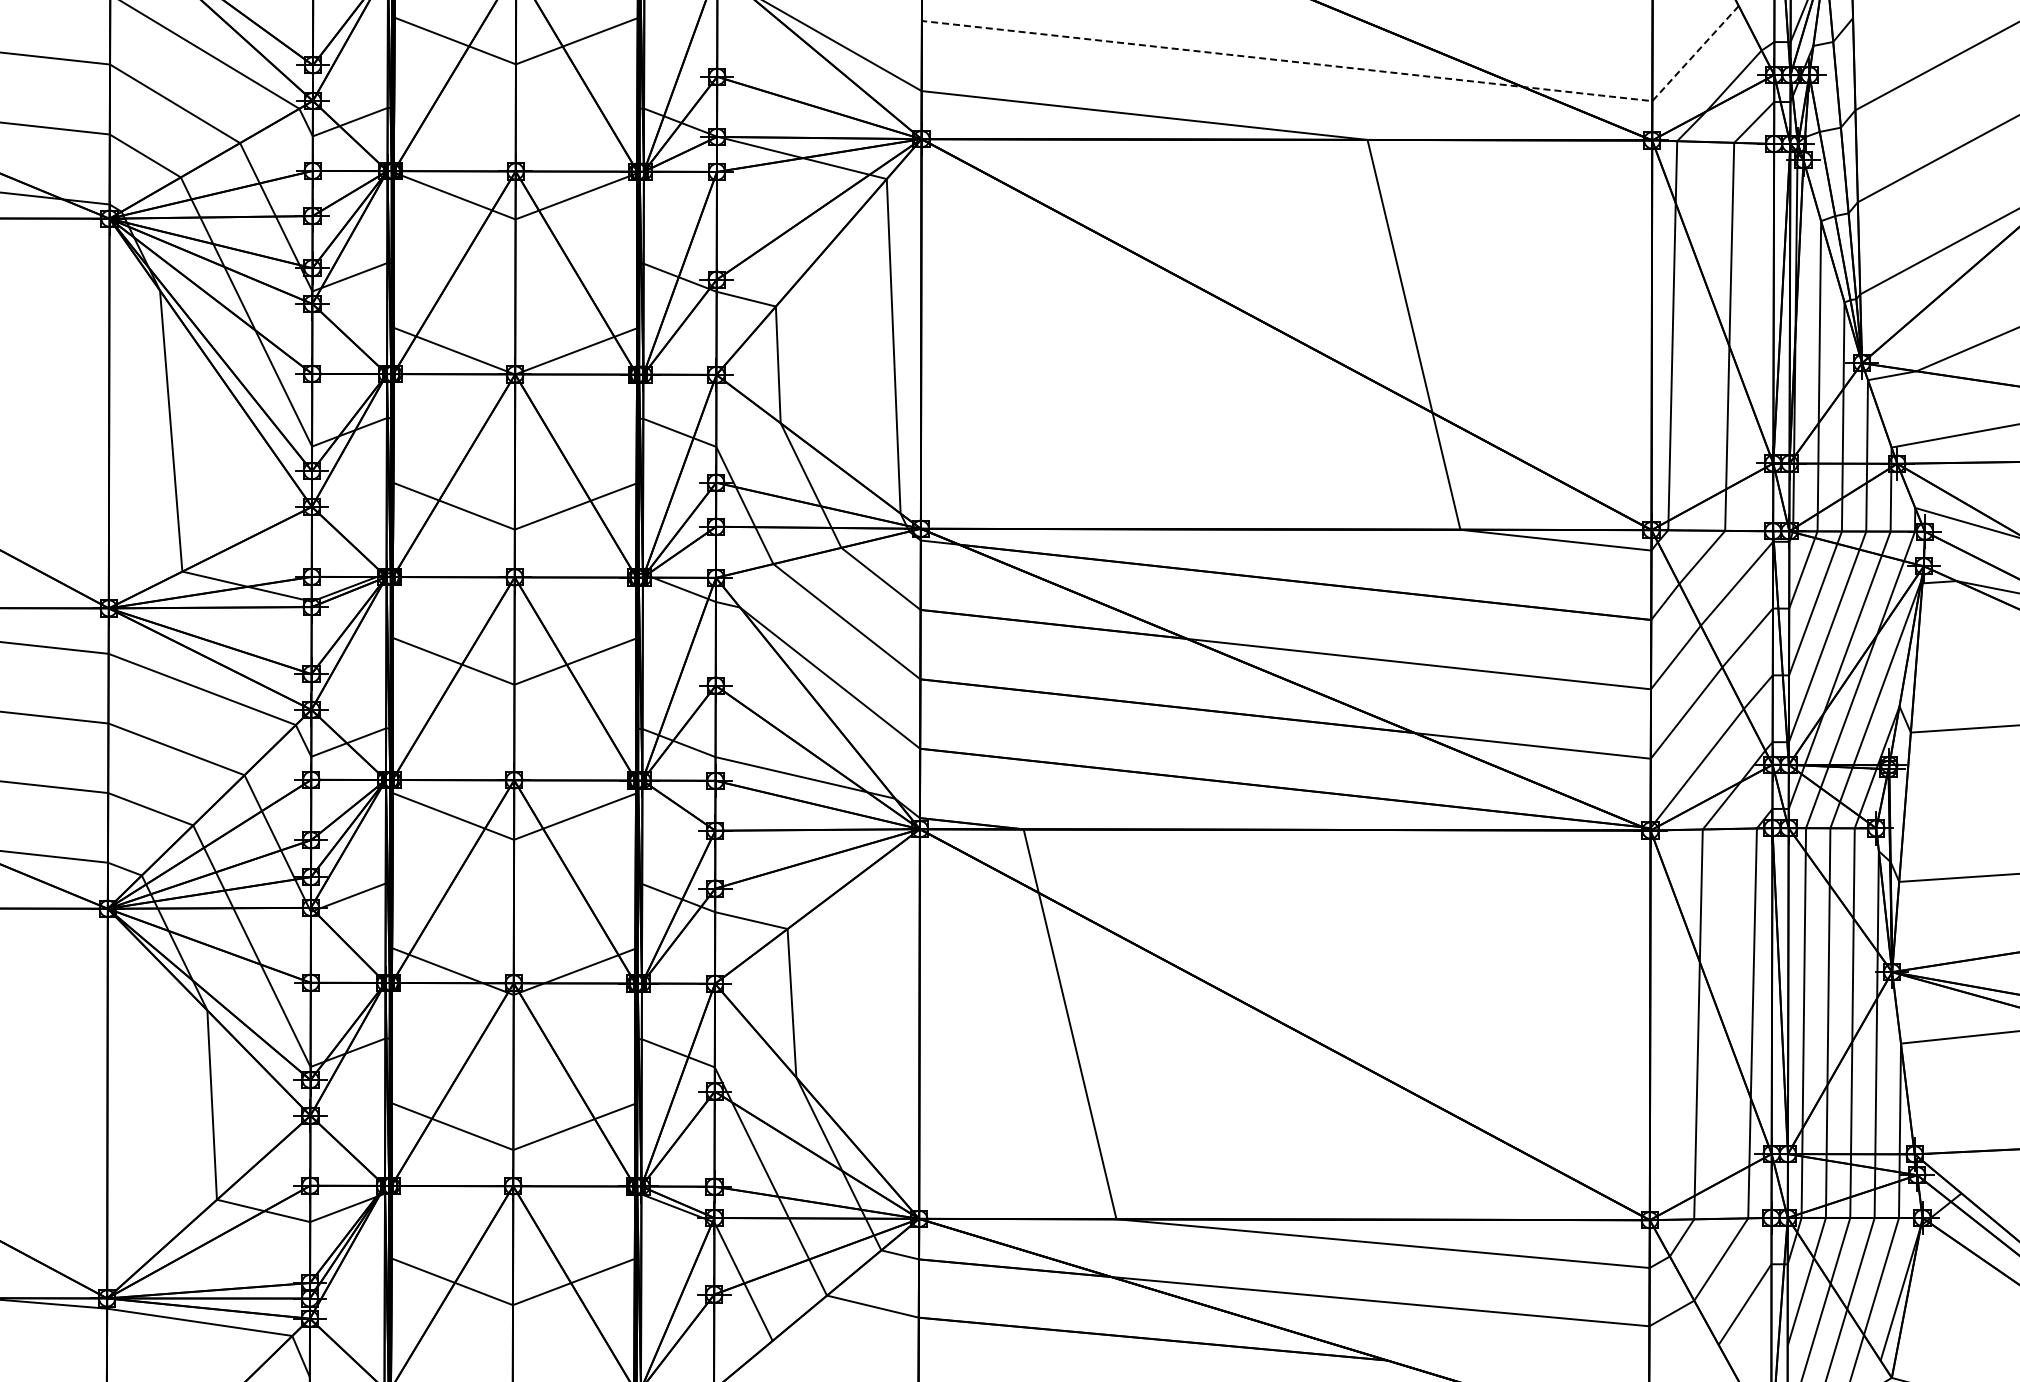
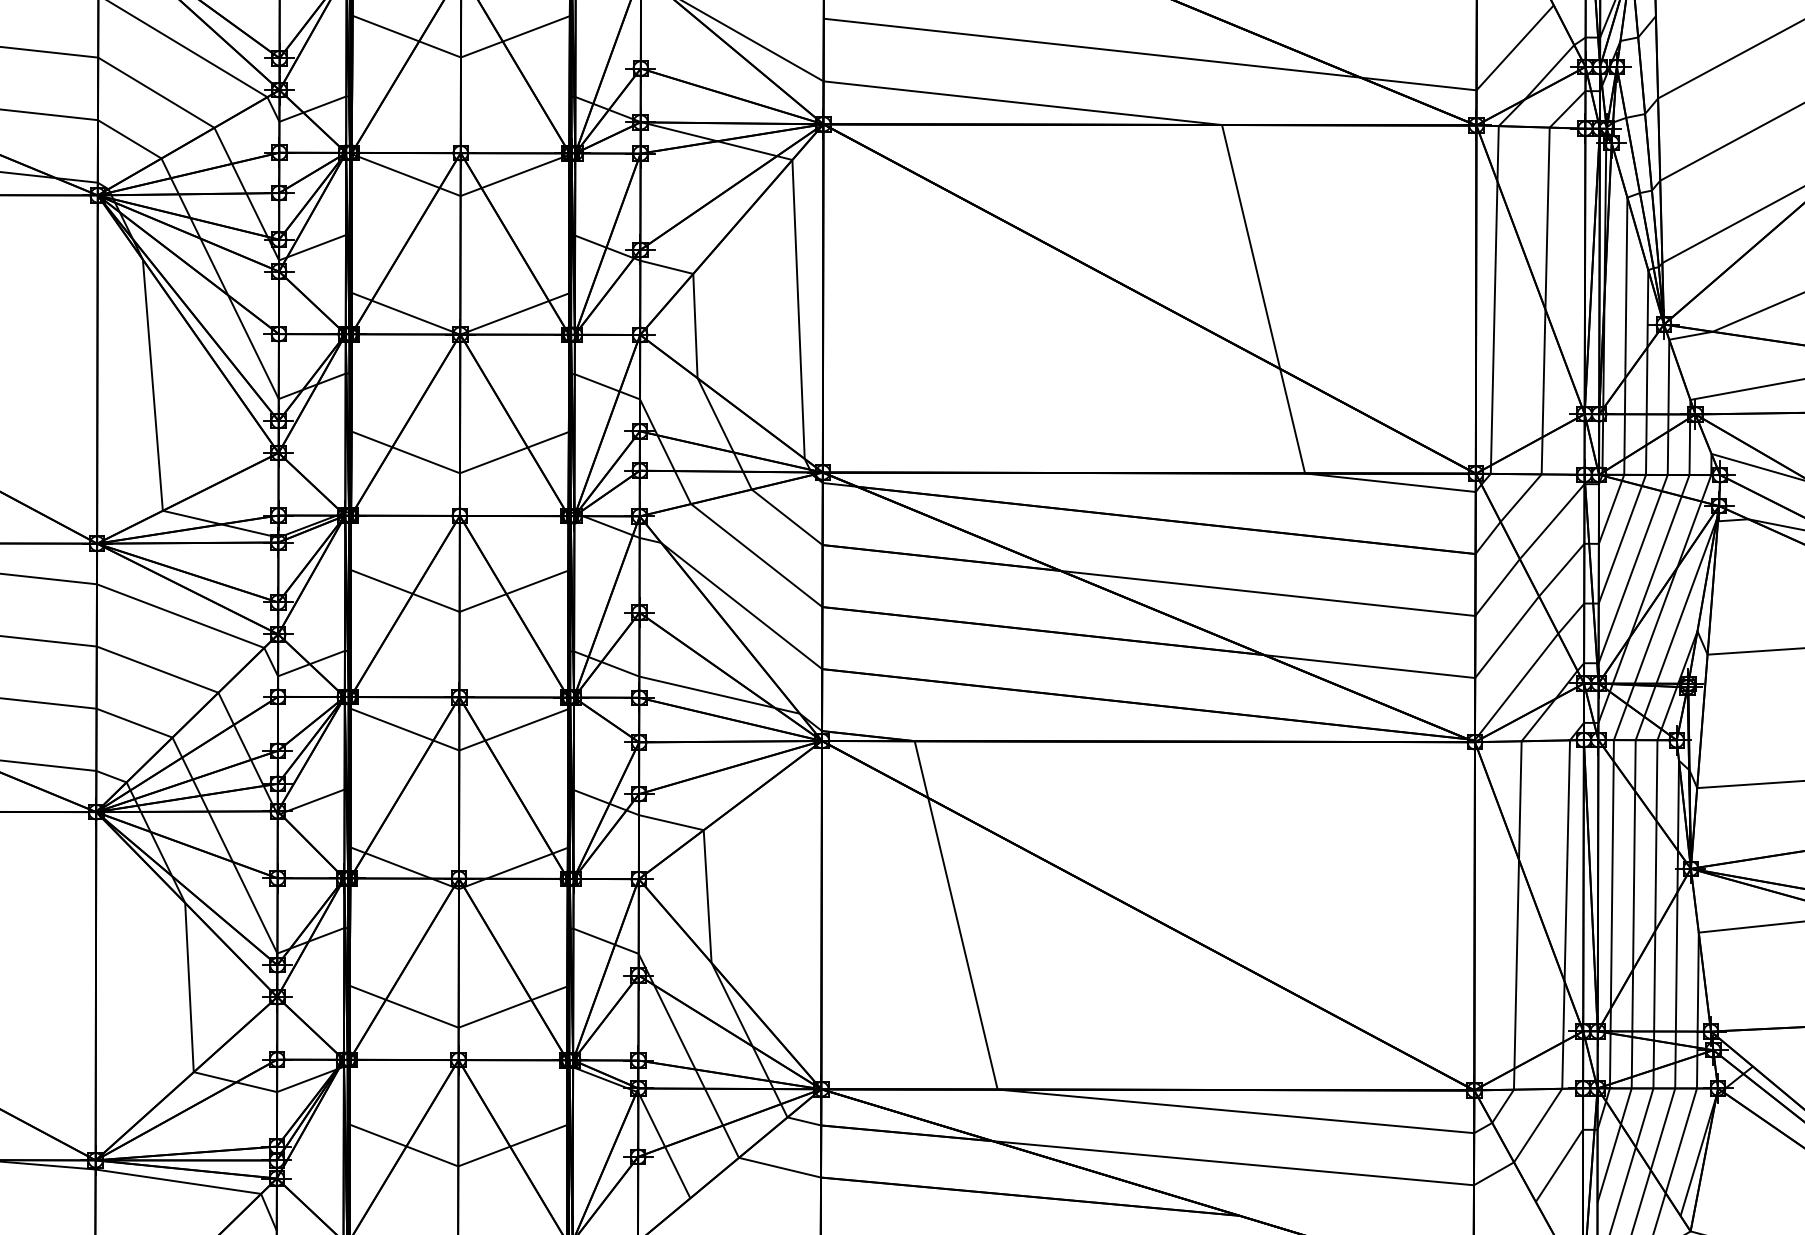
line: (1351, 68) -> (1207, 61), dashed -> solid

